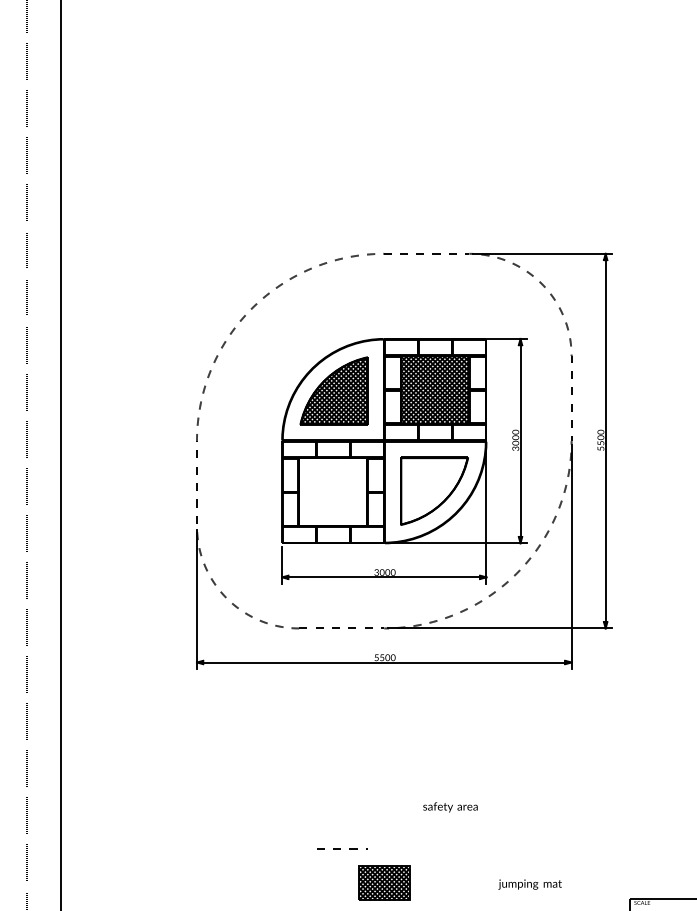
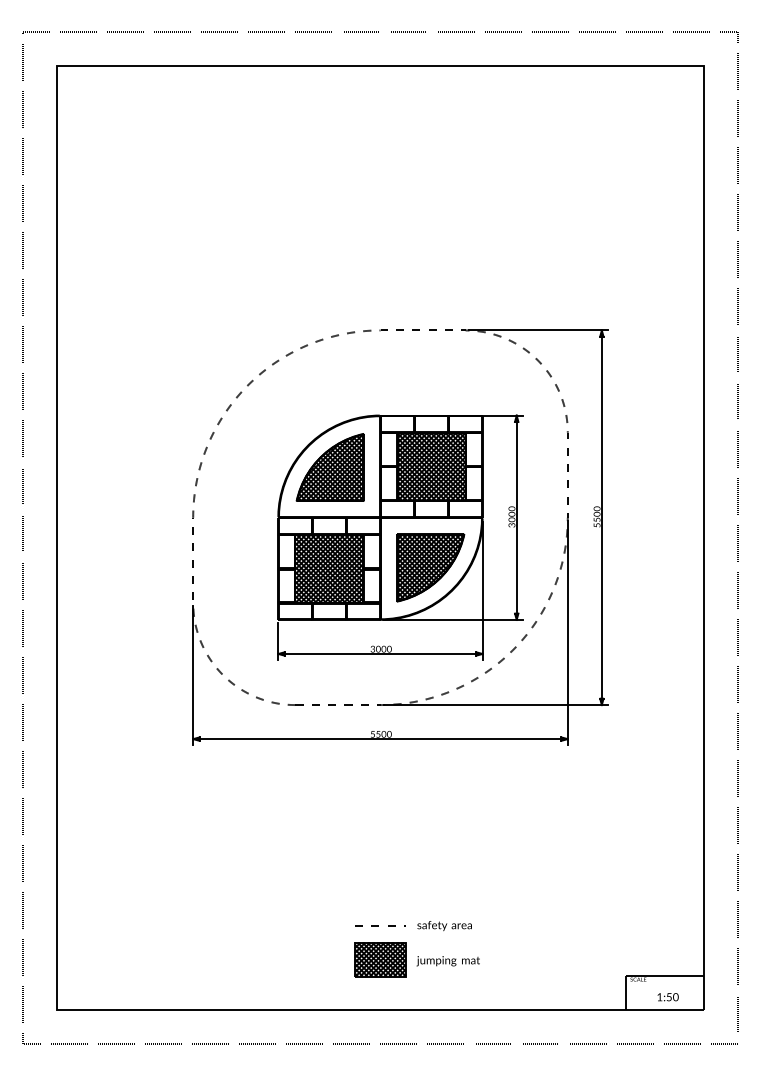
hatch: (434, 490) -> (430, 567), added
hatch: (333, 491) -> (329, 568), added
text: (450, 807) -> (444, 926), moved
line: (340, 848) -> (378, 925), moved
text: (529, 884) -> (447, 961), moved

